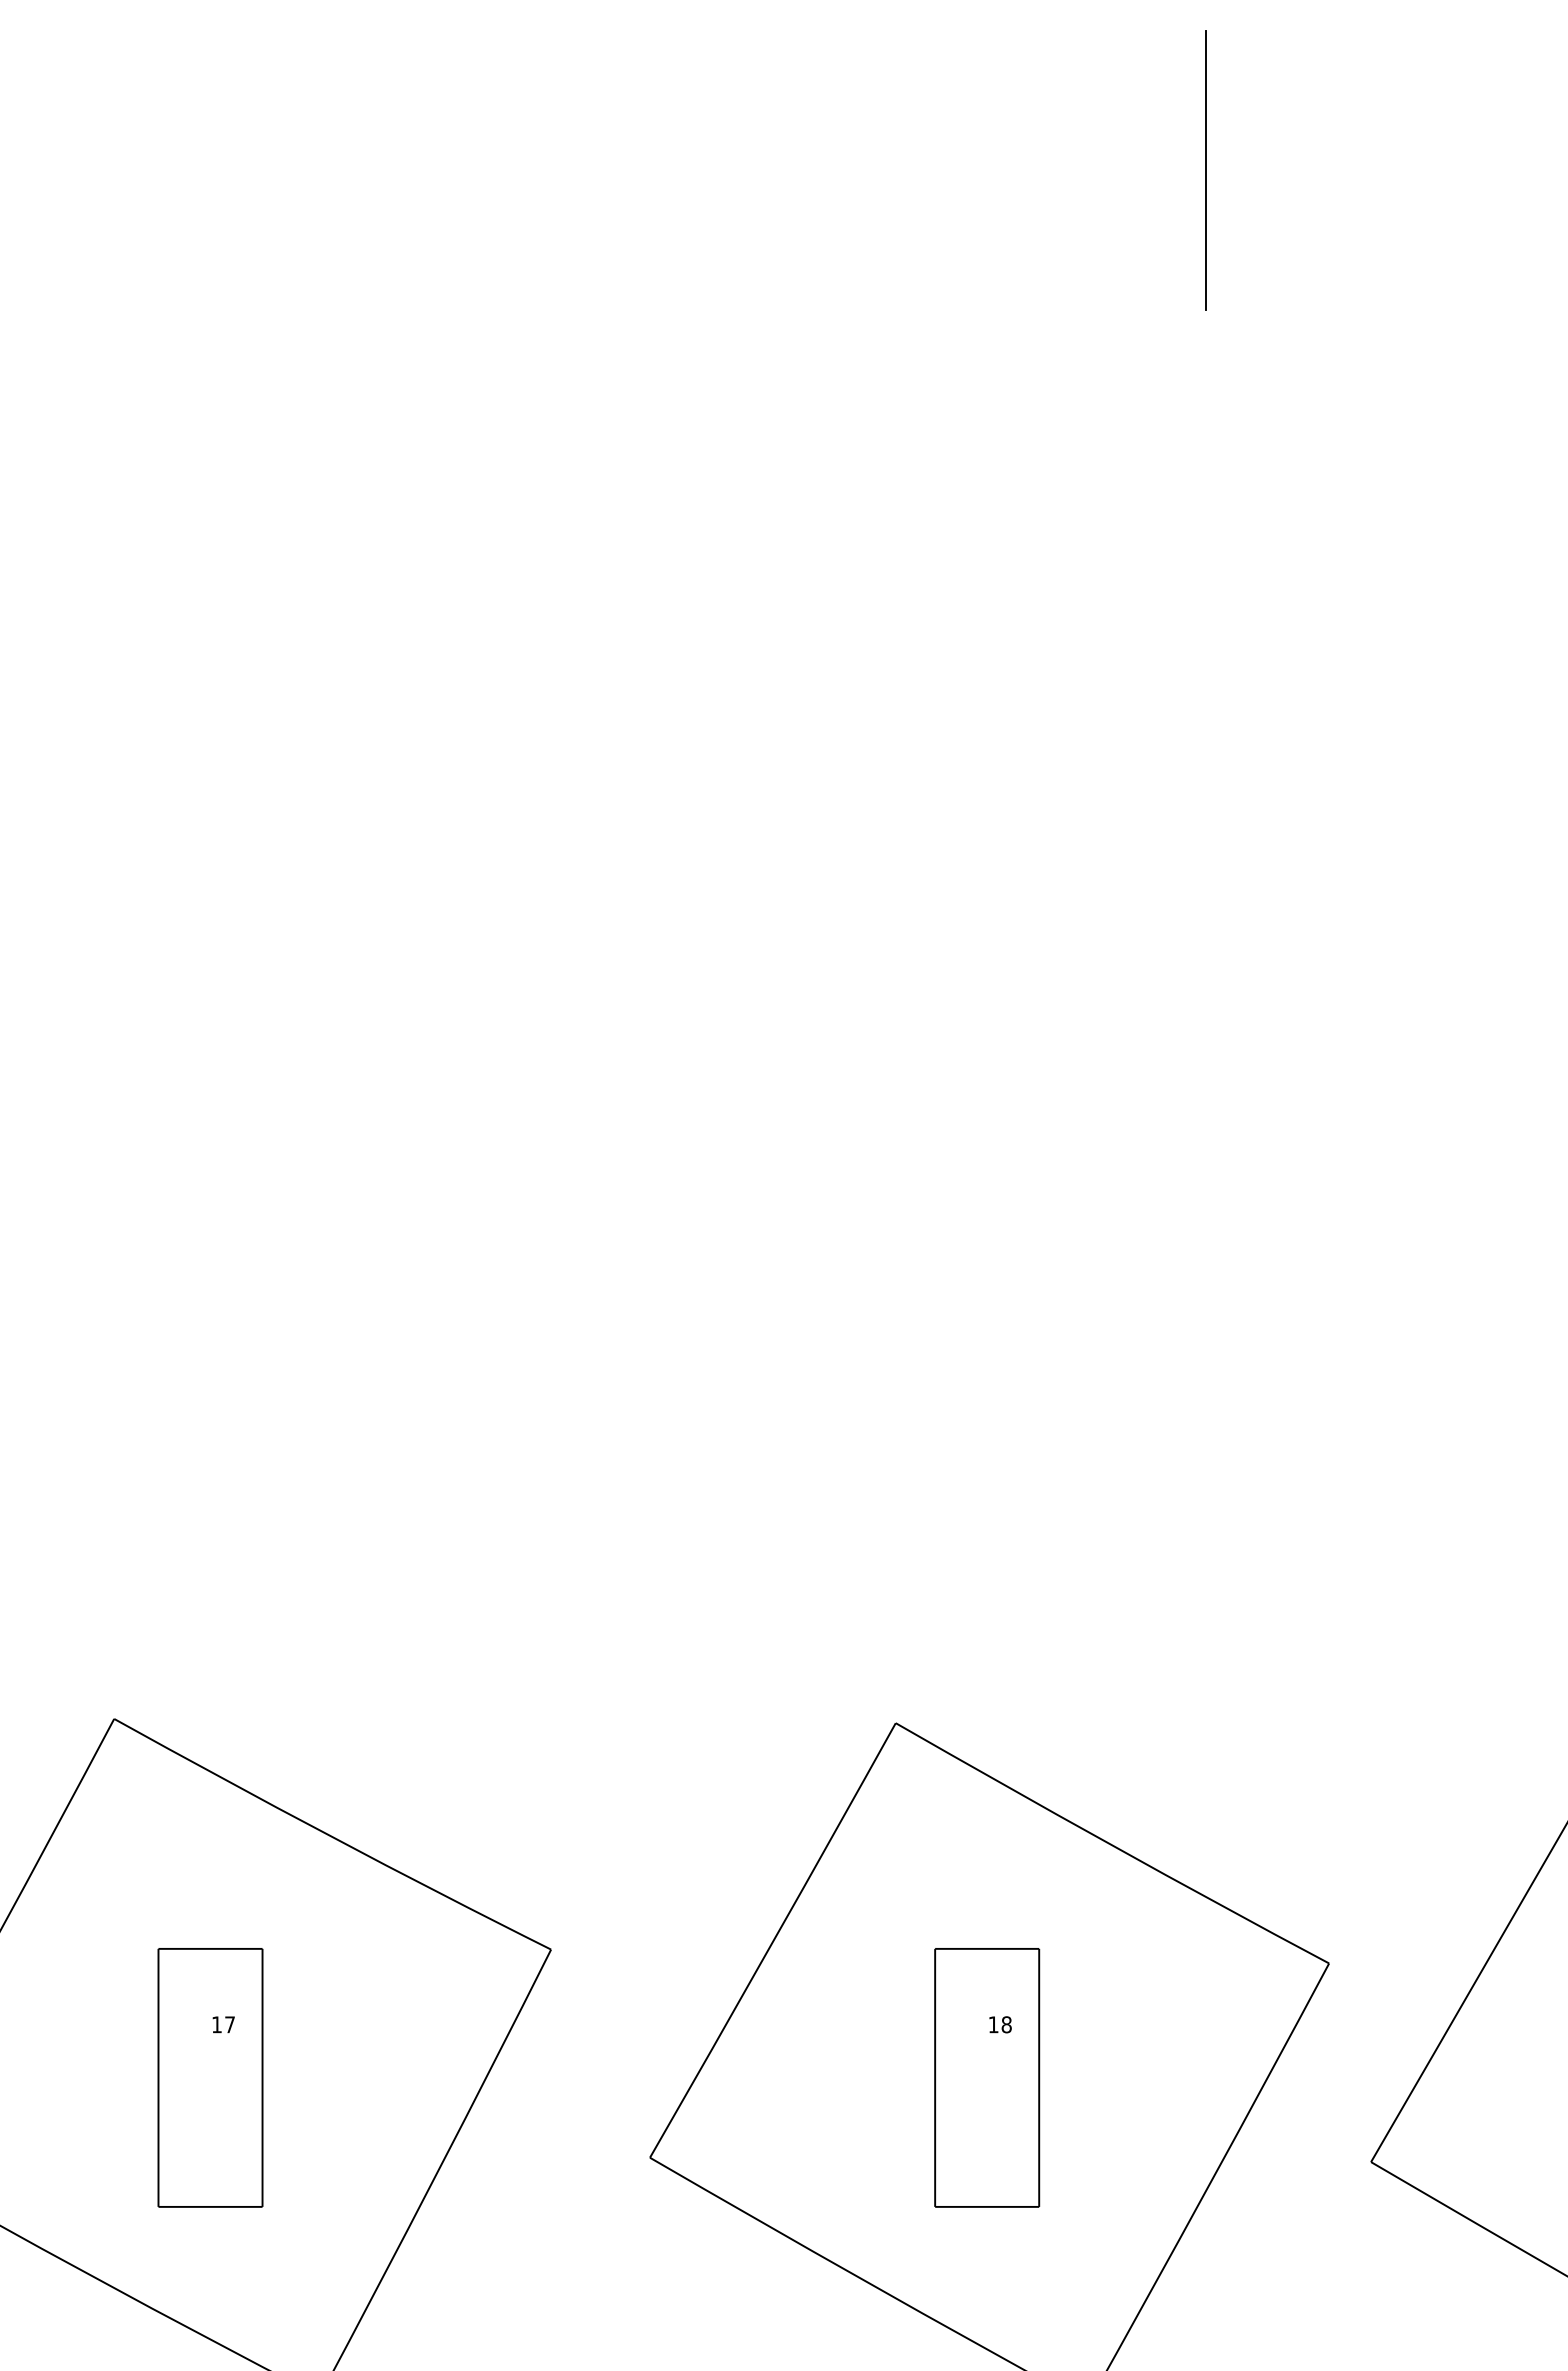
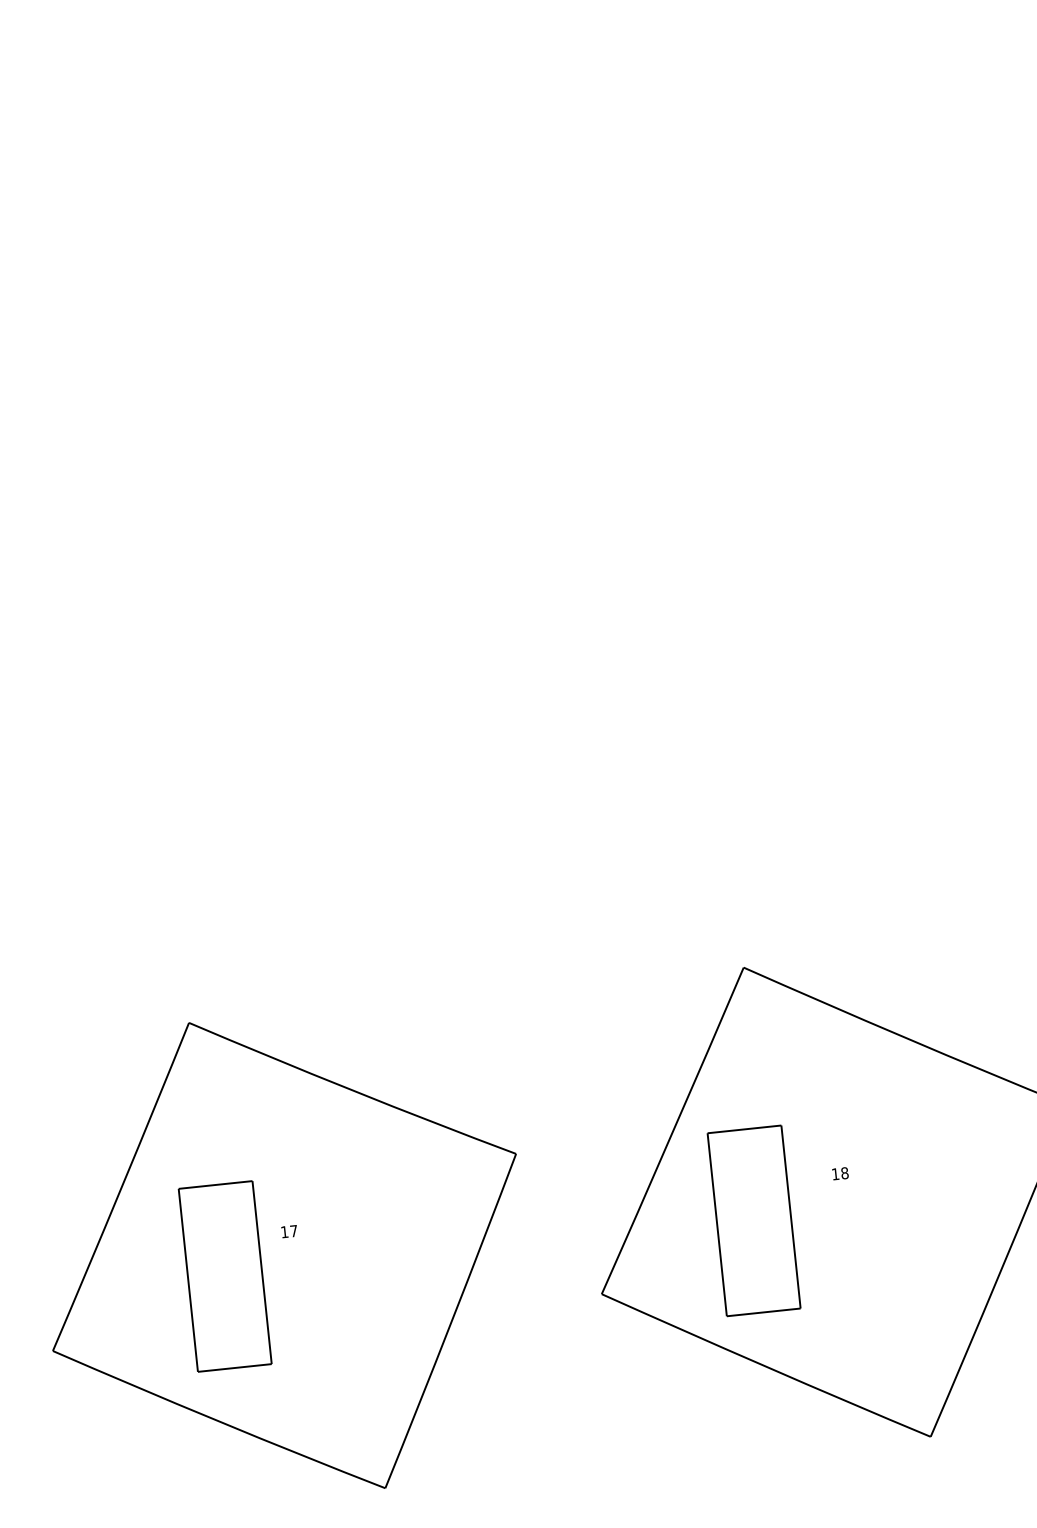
part: (210, 2077) -> (225, 1276), moved
part: (987, 2077) -> (754, 1220), moved

